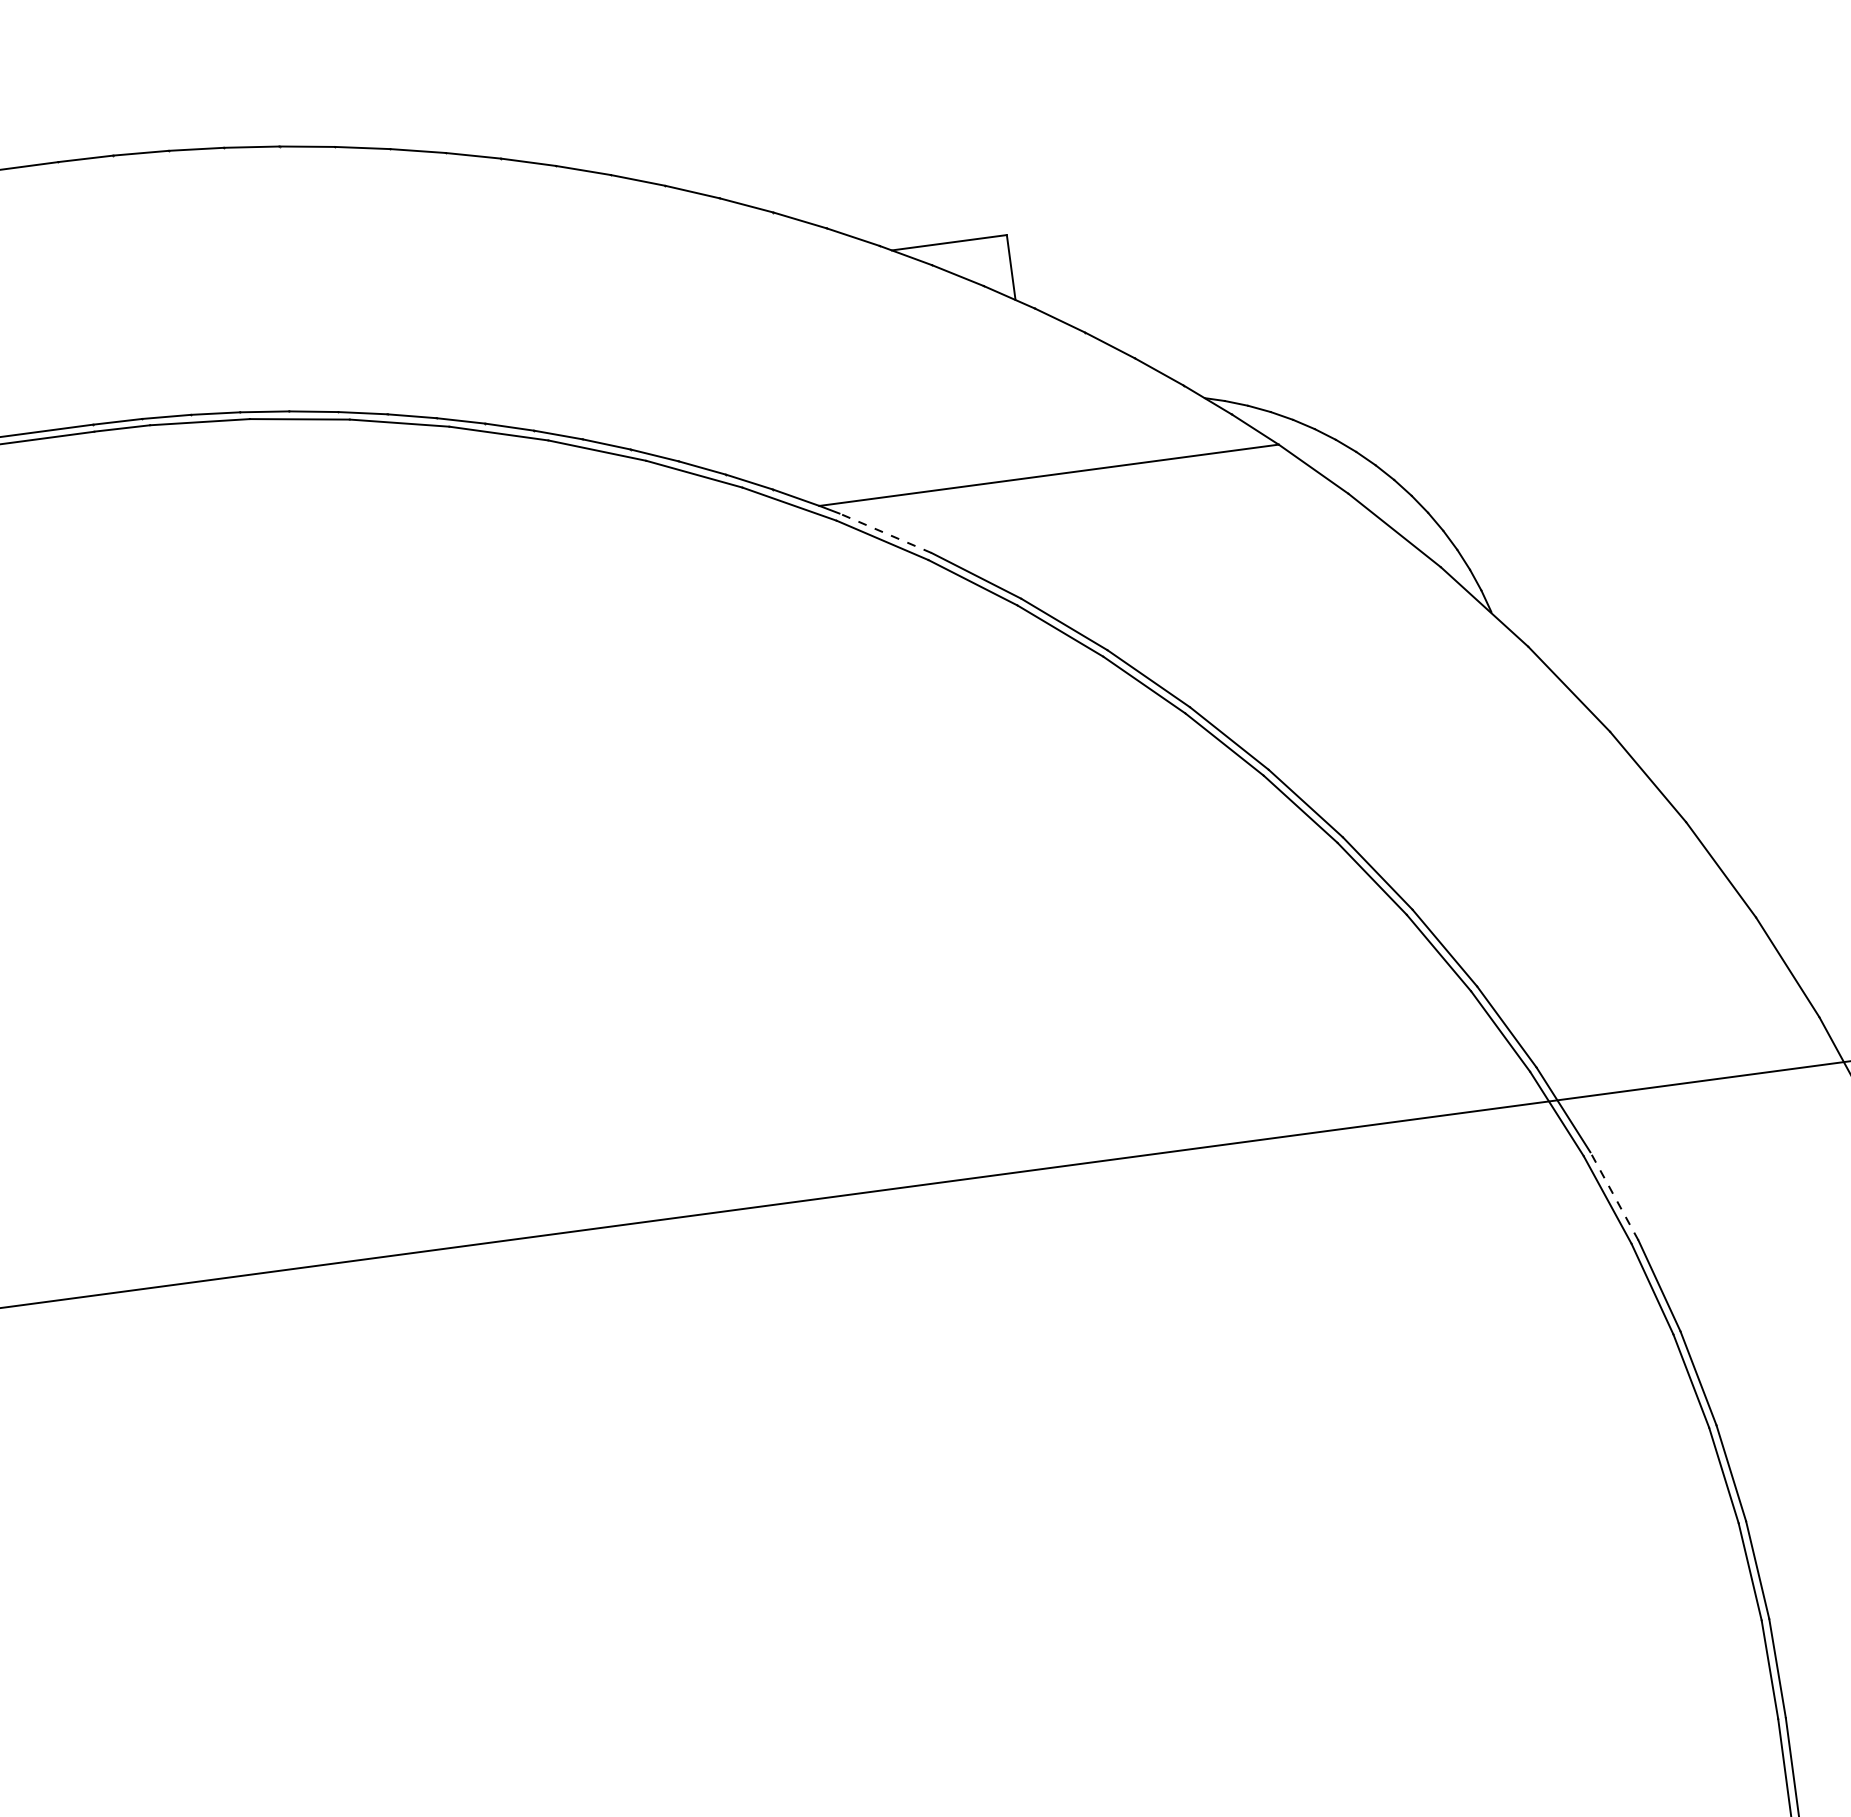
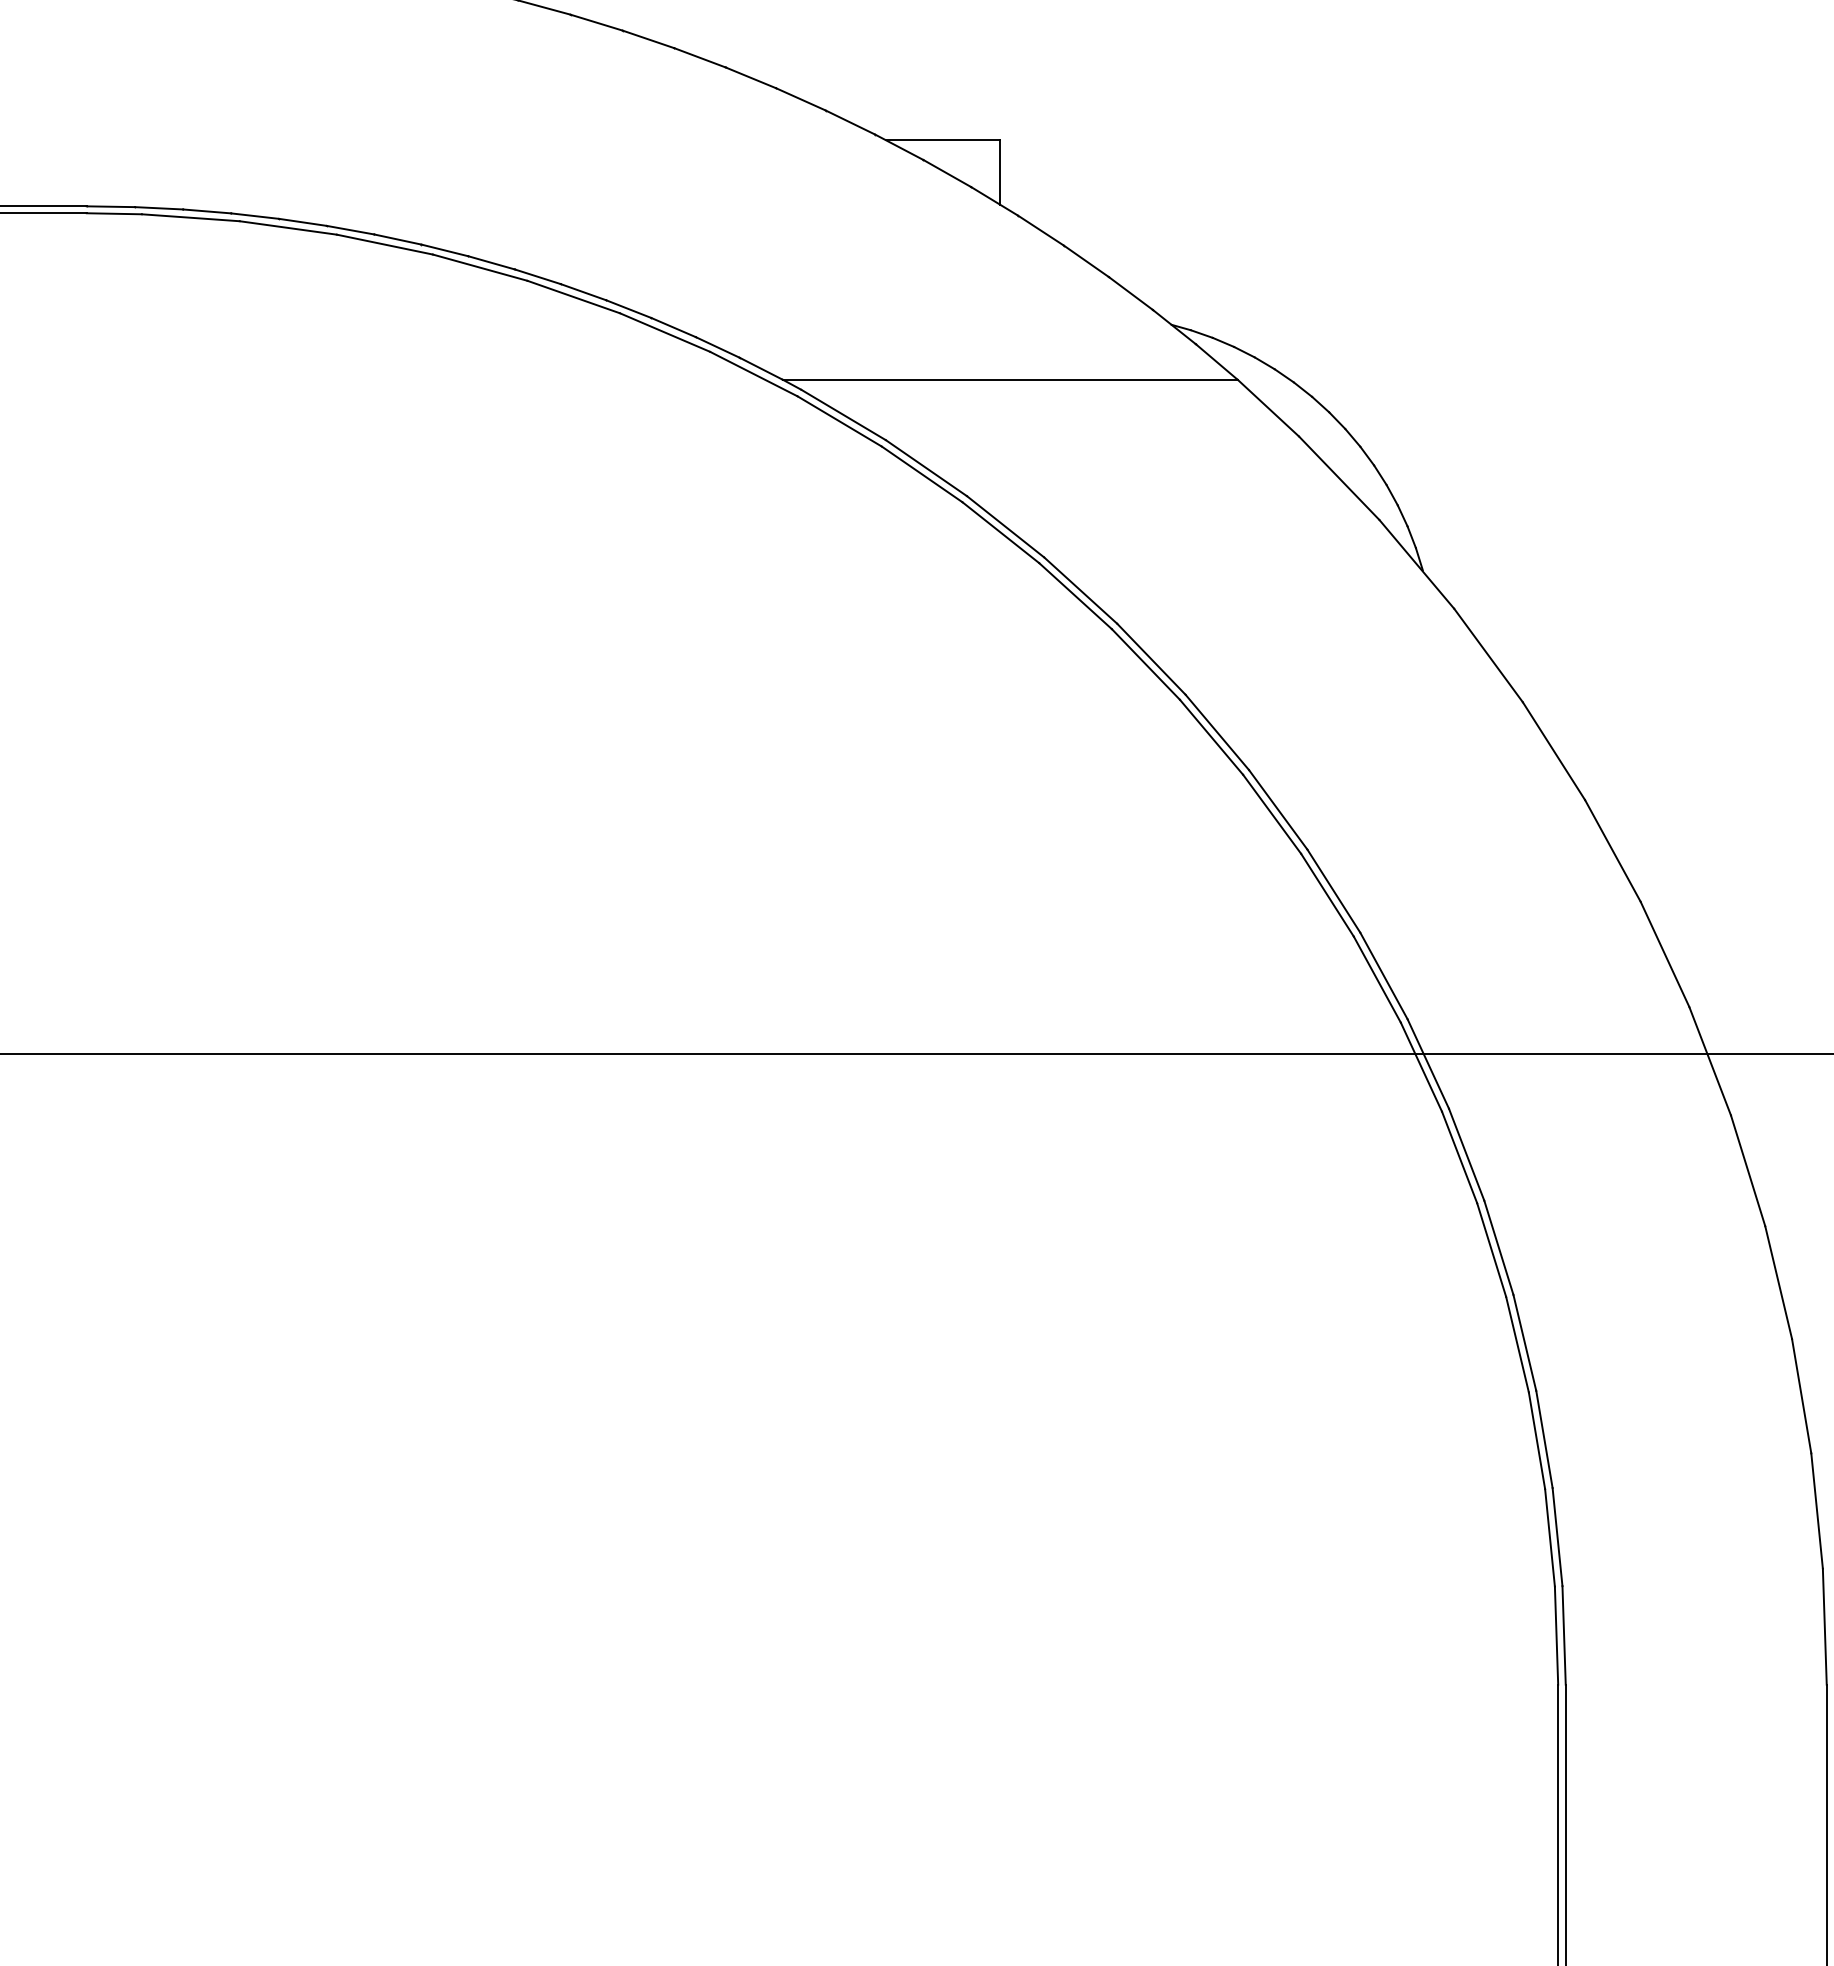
line: (885, 532) -> (843, 414), dashed -> solid
line: (1614, 1196) -> (1466, 1154), dashed -> solid

